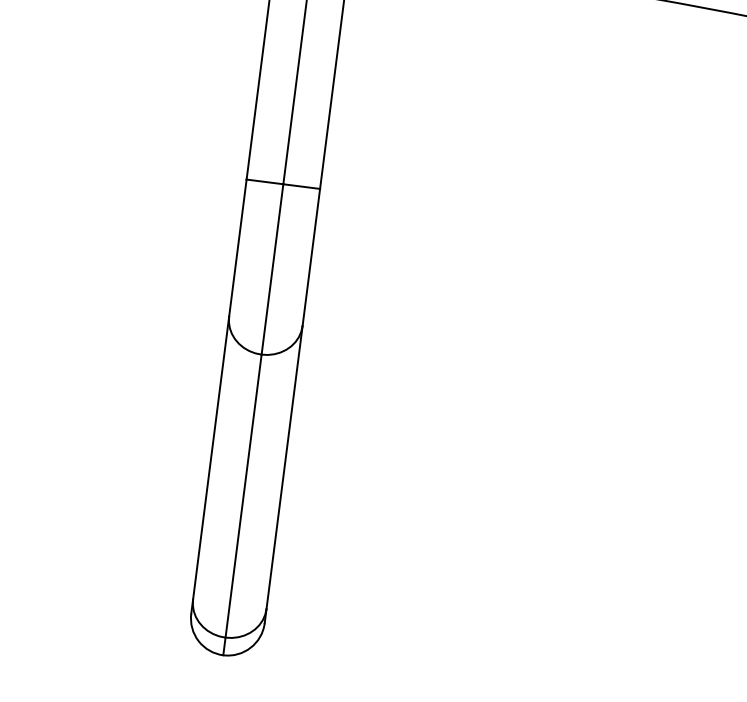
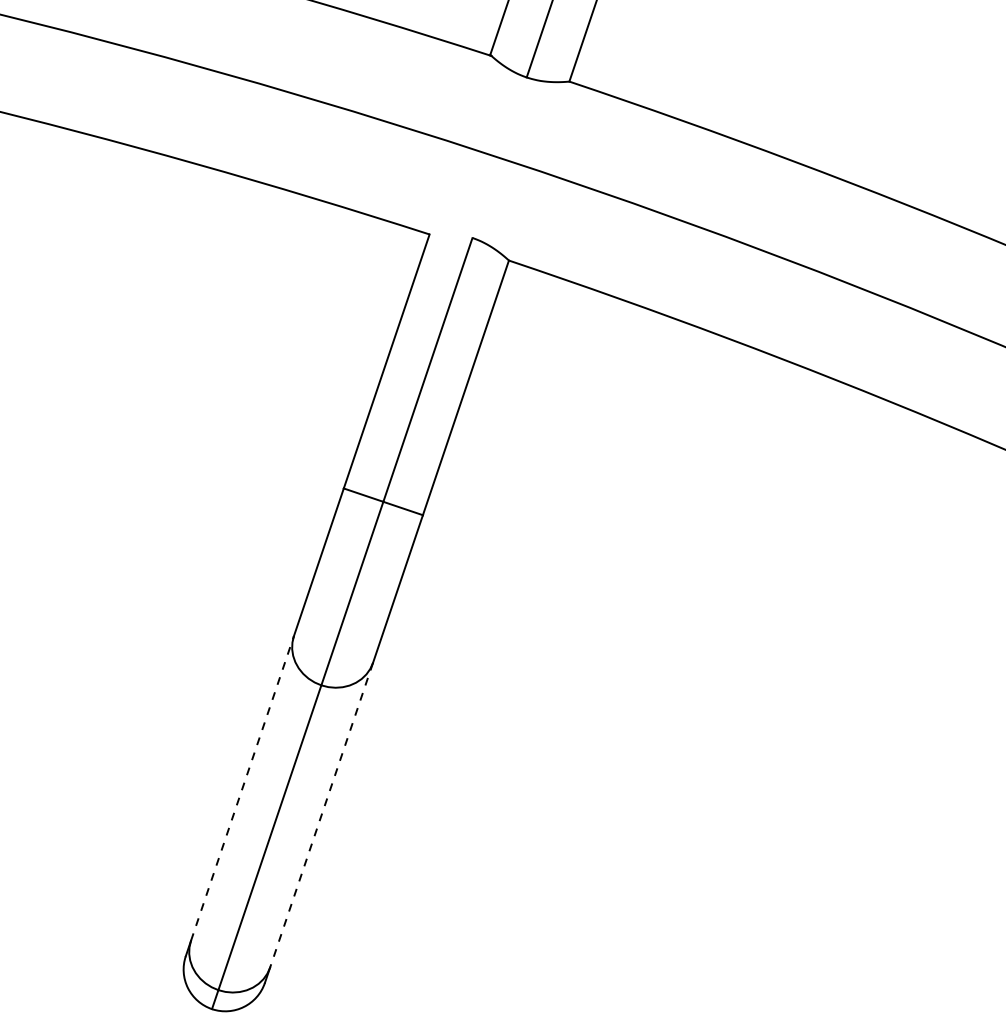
line: (211, 458) -> (242, 788), solid -> dashed
line: (284, 467) -> (321, 815), solid -> dashed

